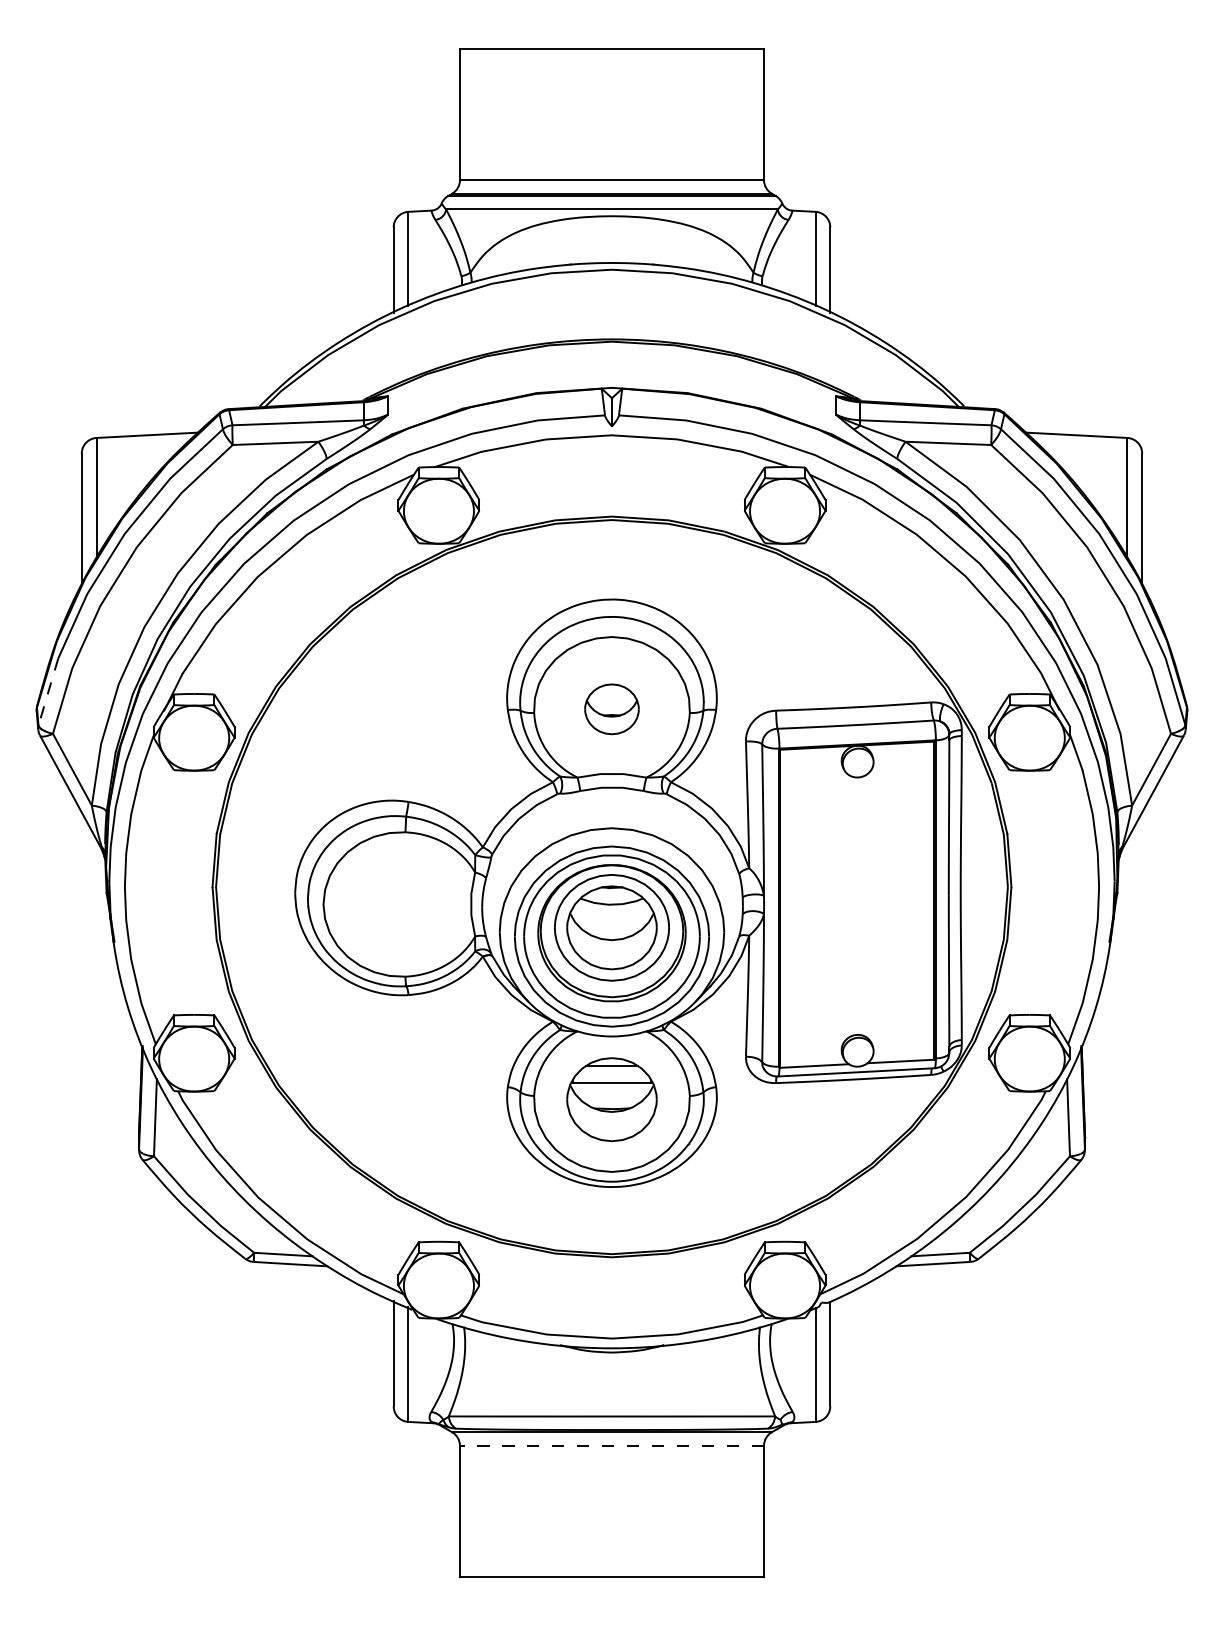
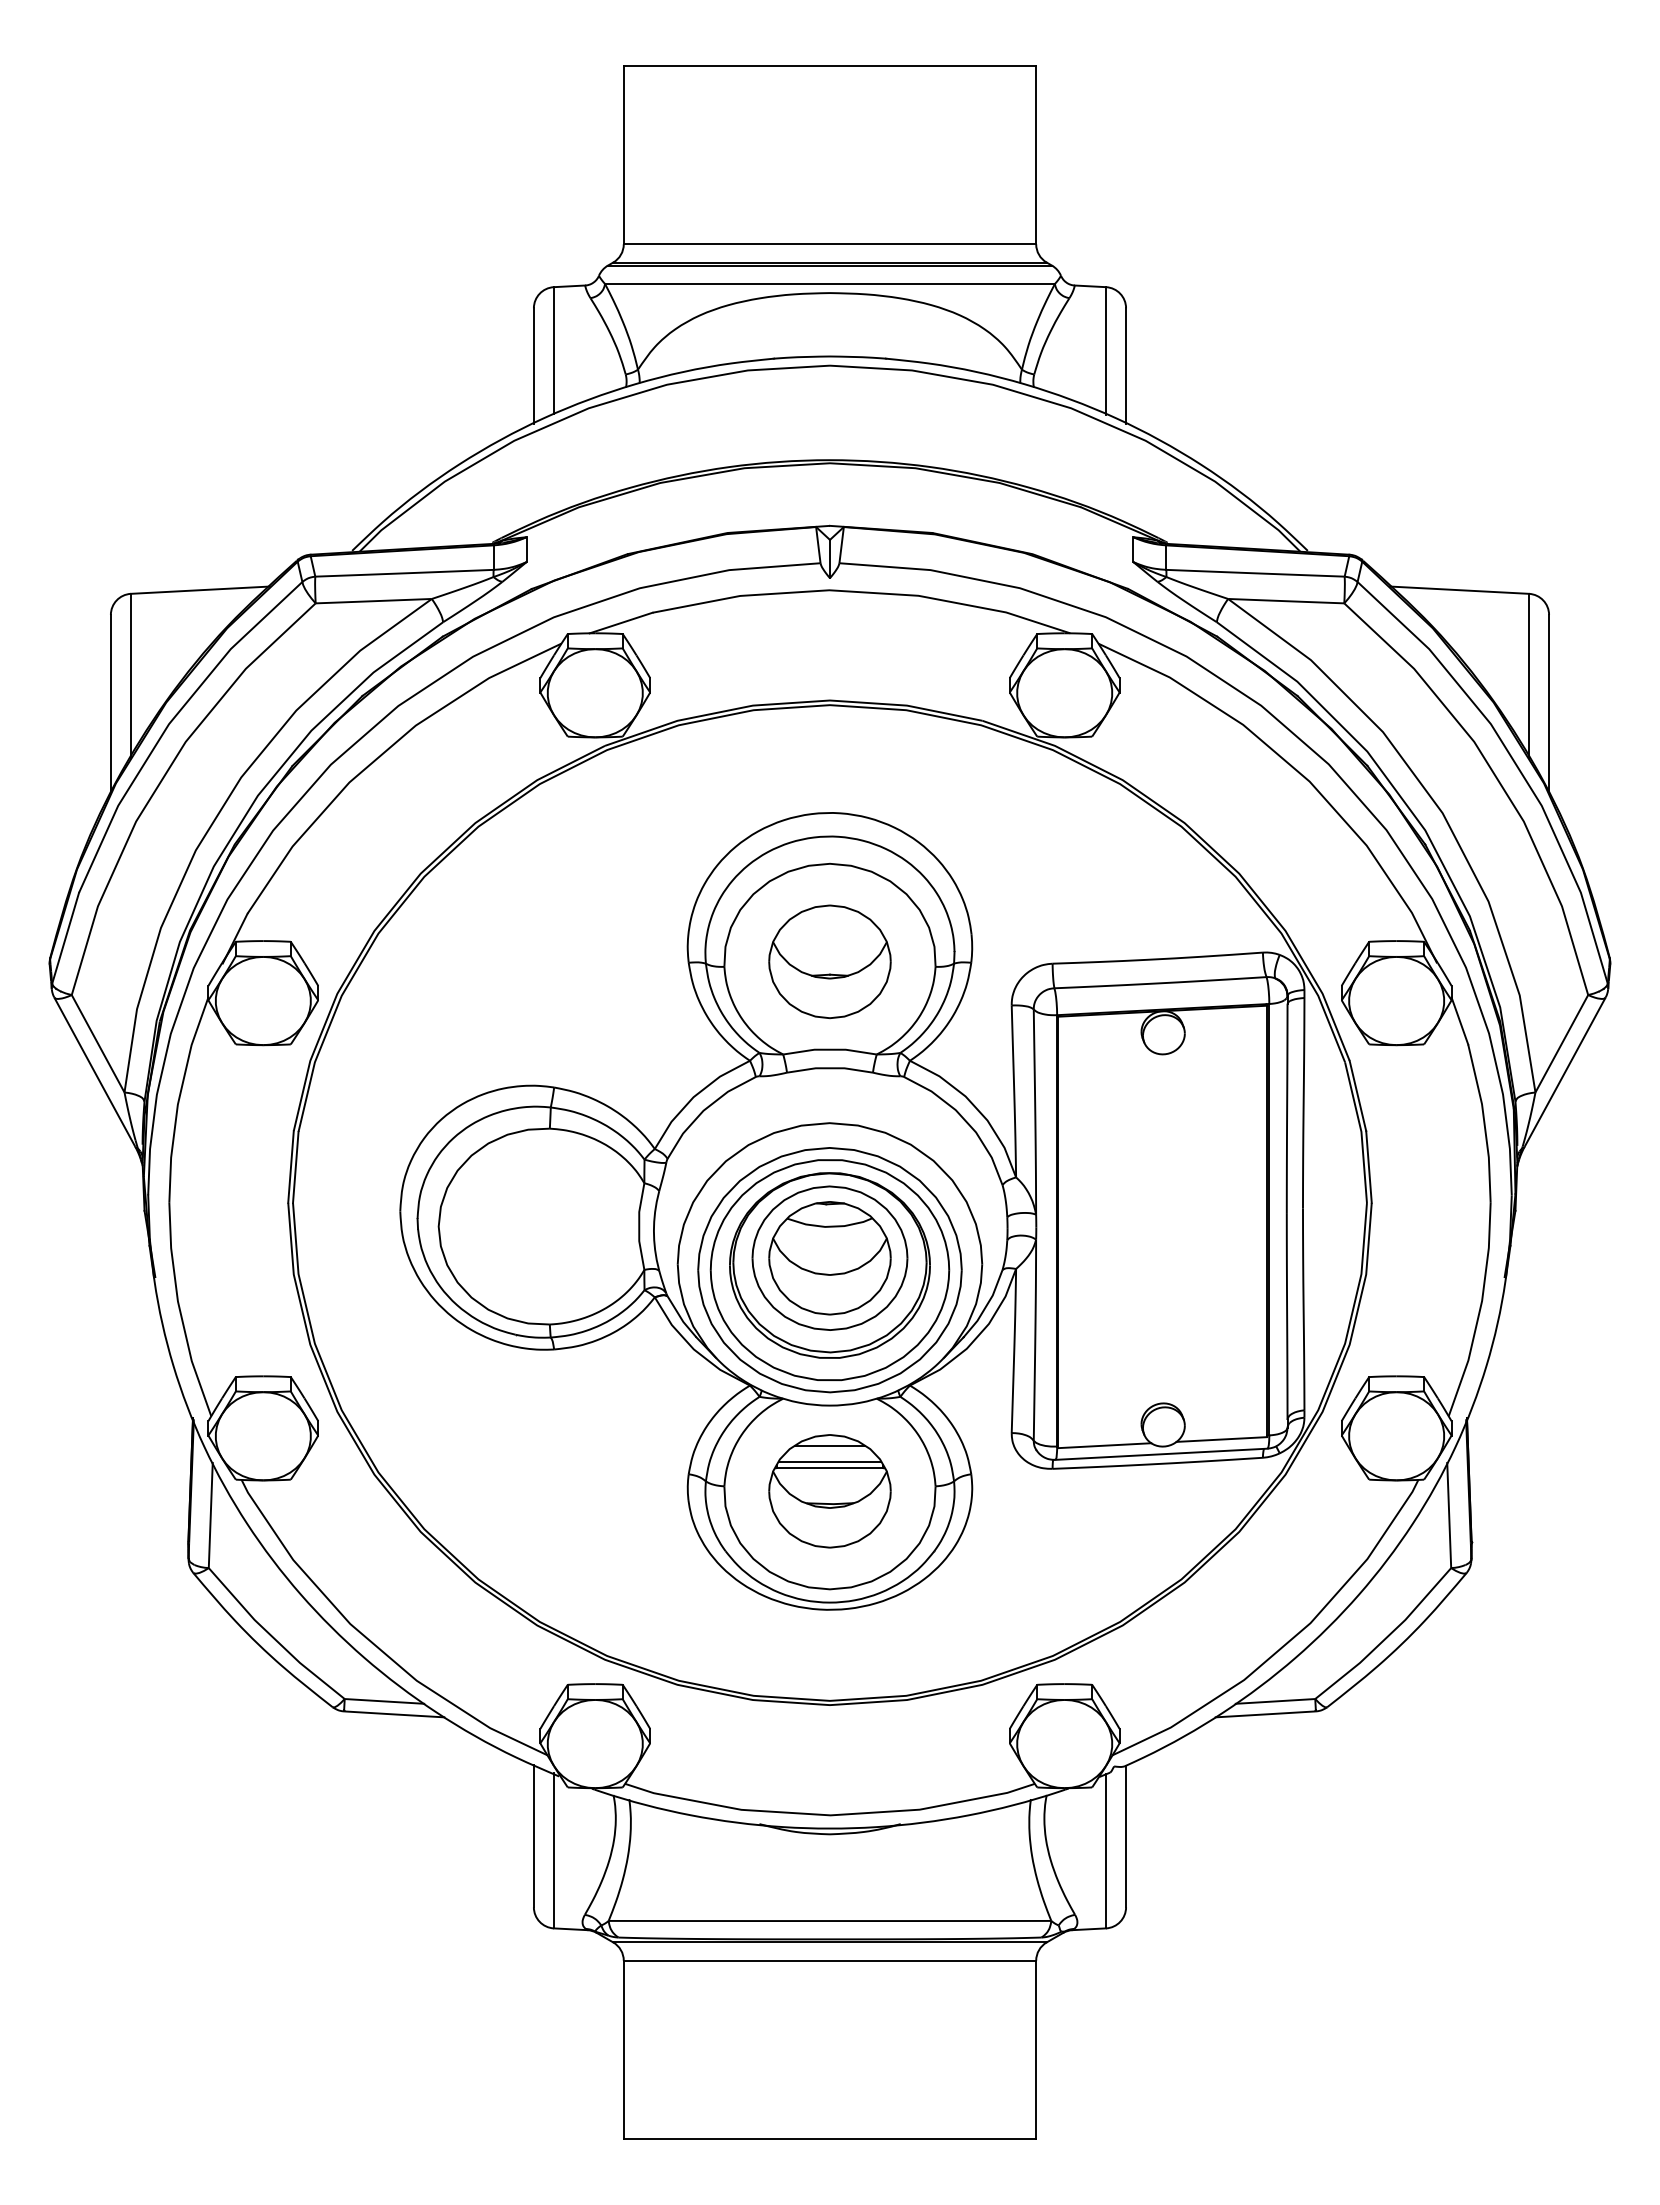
line: (48, 692) -> (65, 938), dashed -> solid
part: (611, 709) -> (829, 961), size x1.67
line: (611, 1077) -> (829, 1461), added
line: (611, 1445) -> (829, 1960), dashed -> solid

